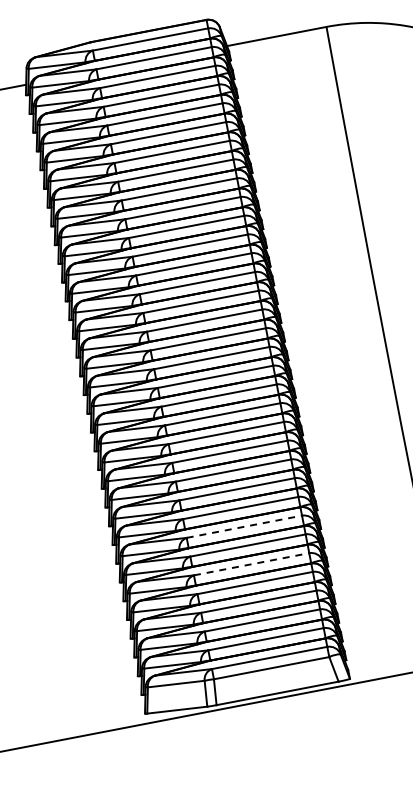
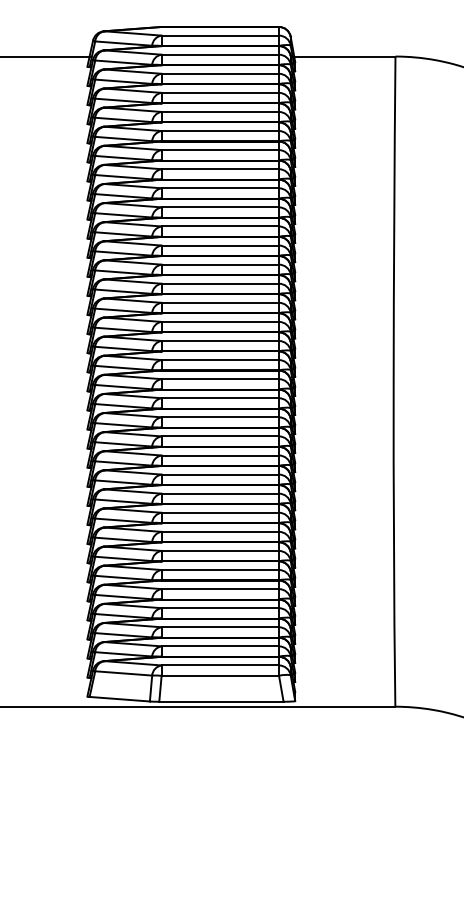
line: (244, 526) -> (220, 531), dashed -> solid
line: (251, 564) -> (220, 570), dashed -> solid

